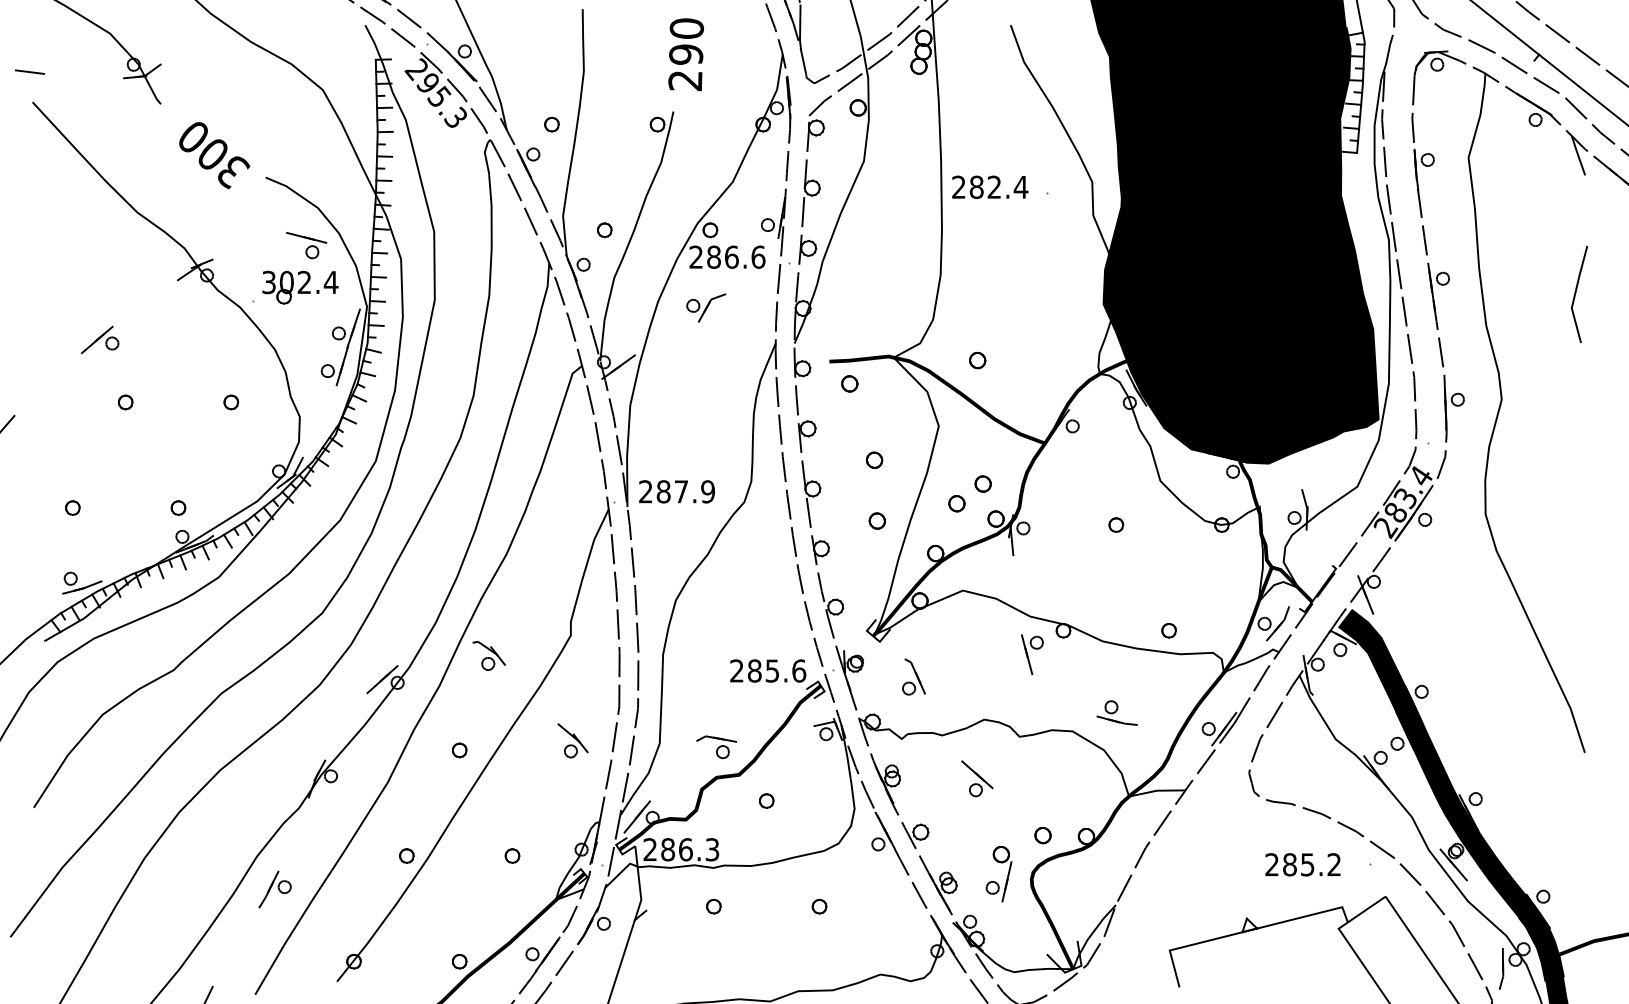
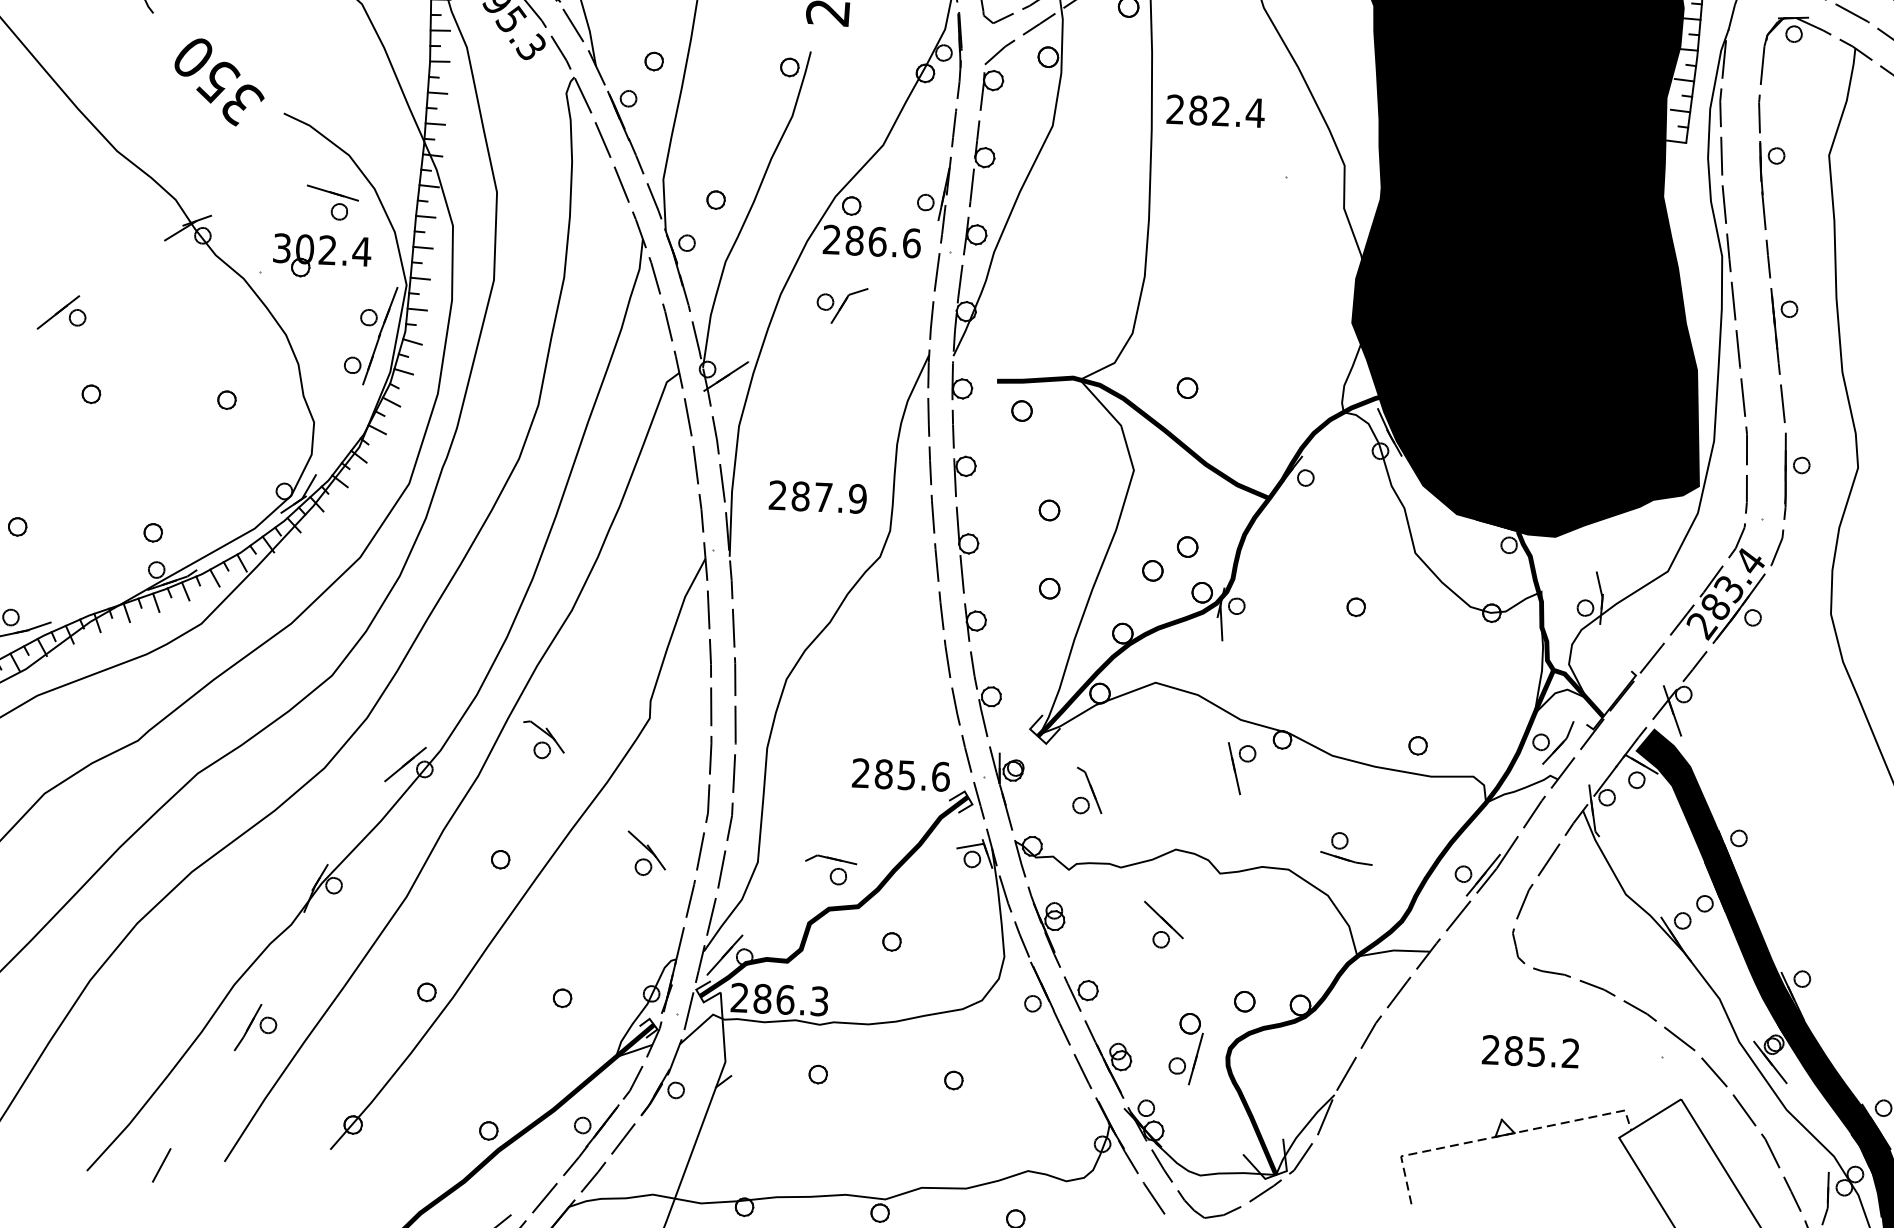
text: (213, 155) -> (217, 82), 300 -> 350
text: (990, 186) -> (1216, 110), moved
text: (676, 491) -> (817, 496), moved
text: (1302, 864) -> (1530, 1051), moved
line: (1245, 931) -> (1499, 1136), solid -> dashed

